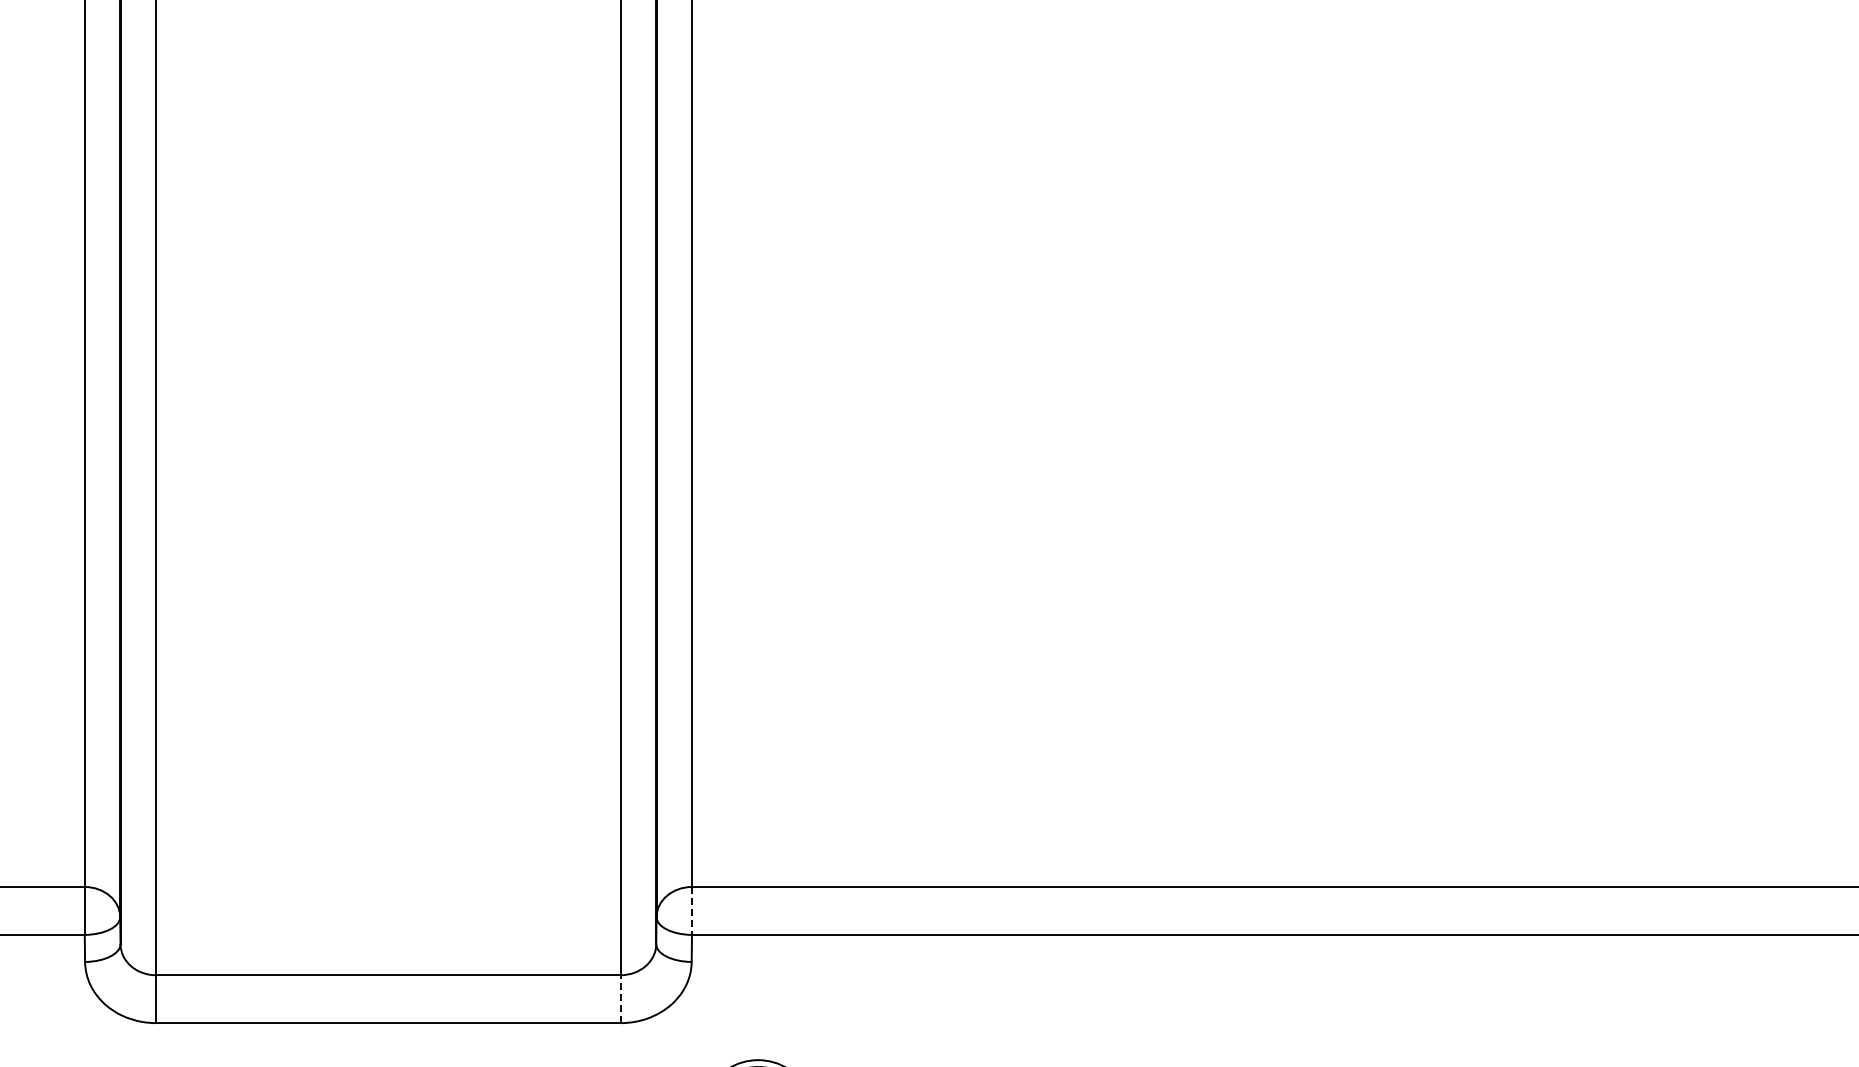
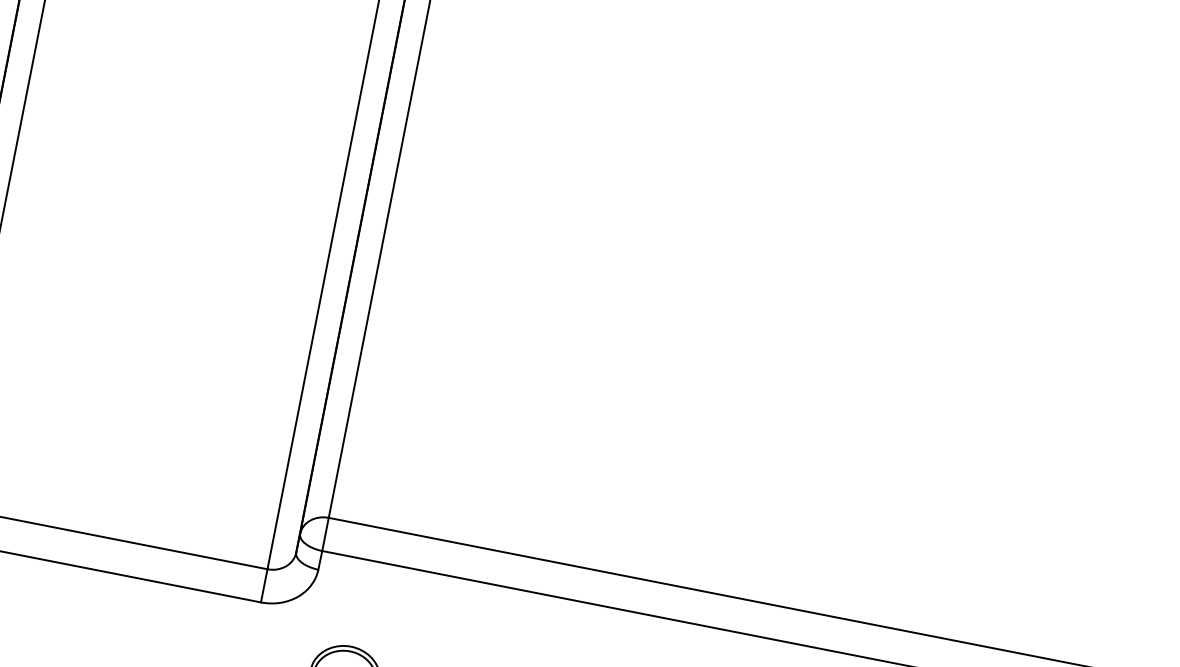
line: (692, 910) -> (325, 534), dashed -> solid
line: (620, 999) -> (264, 586), dashed -> solid

